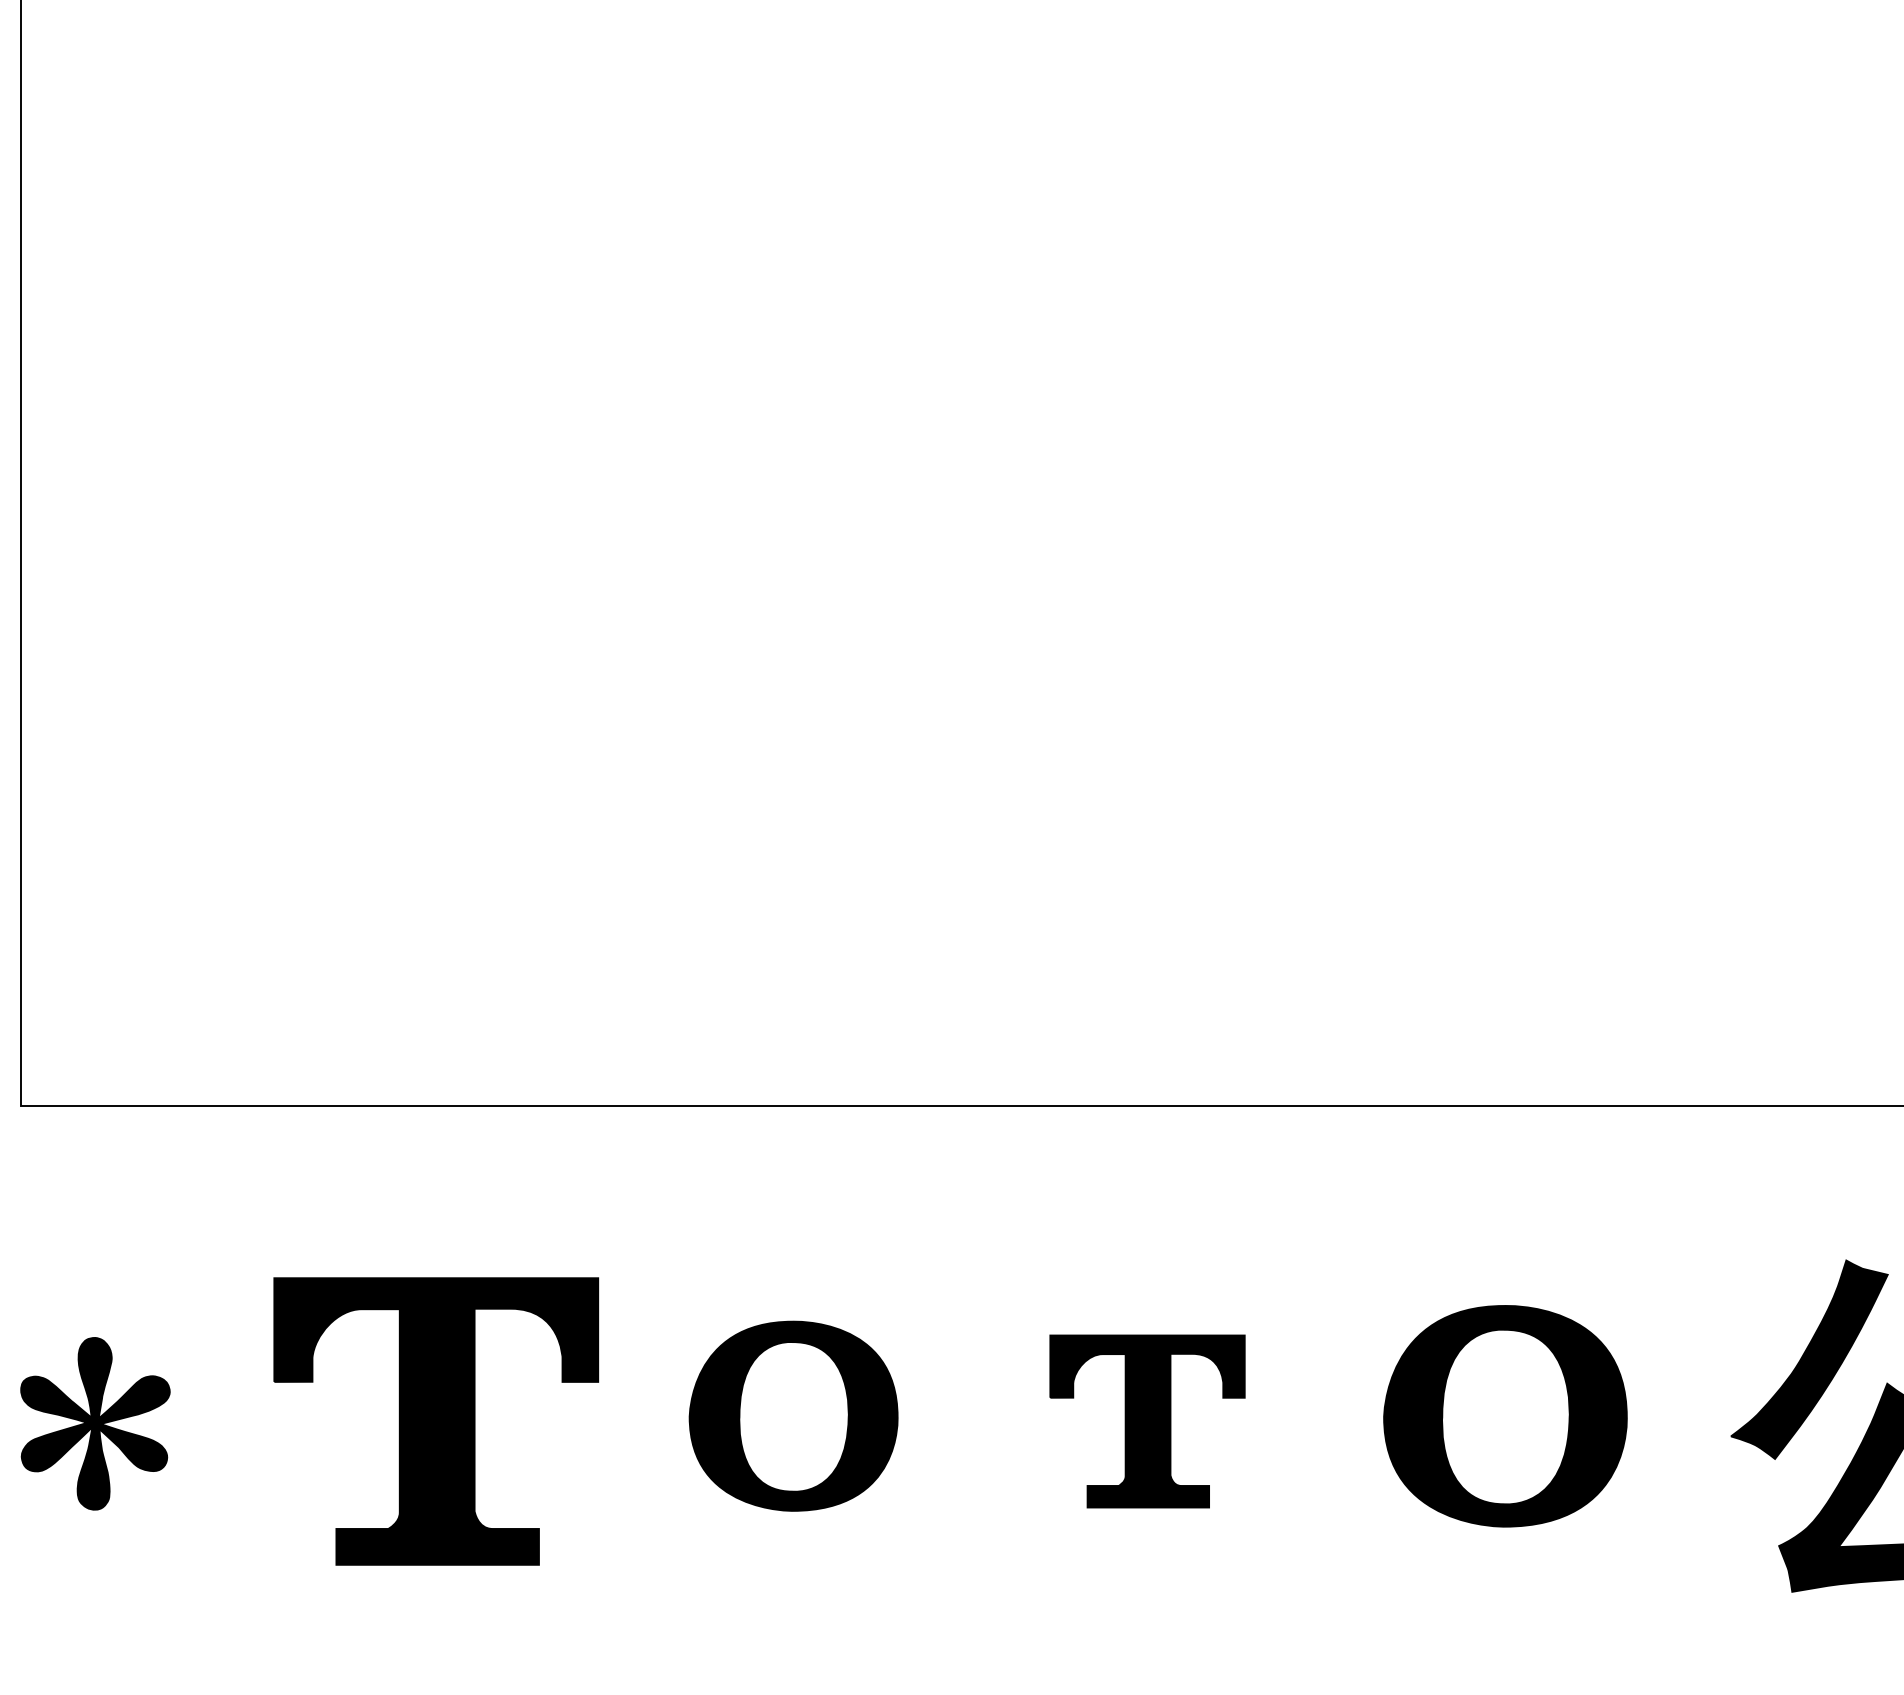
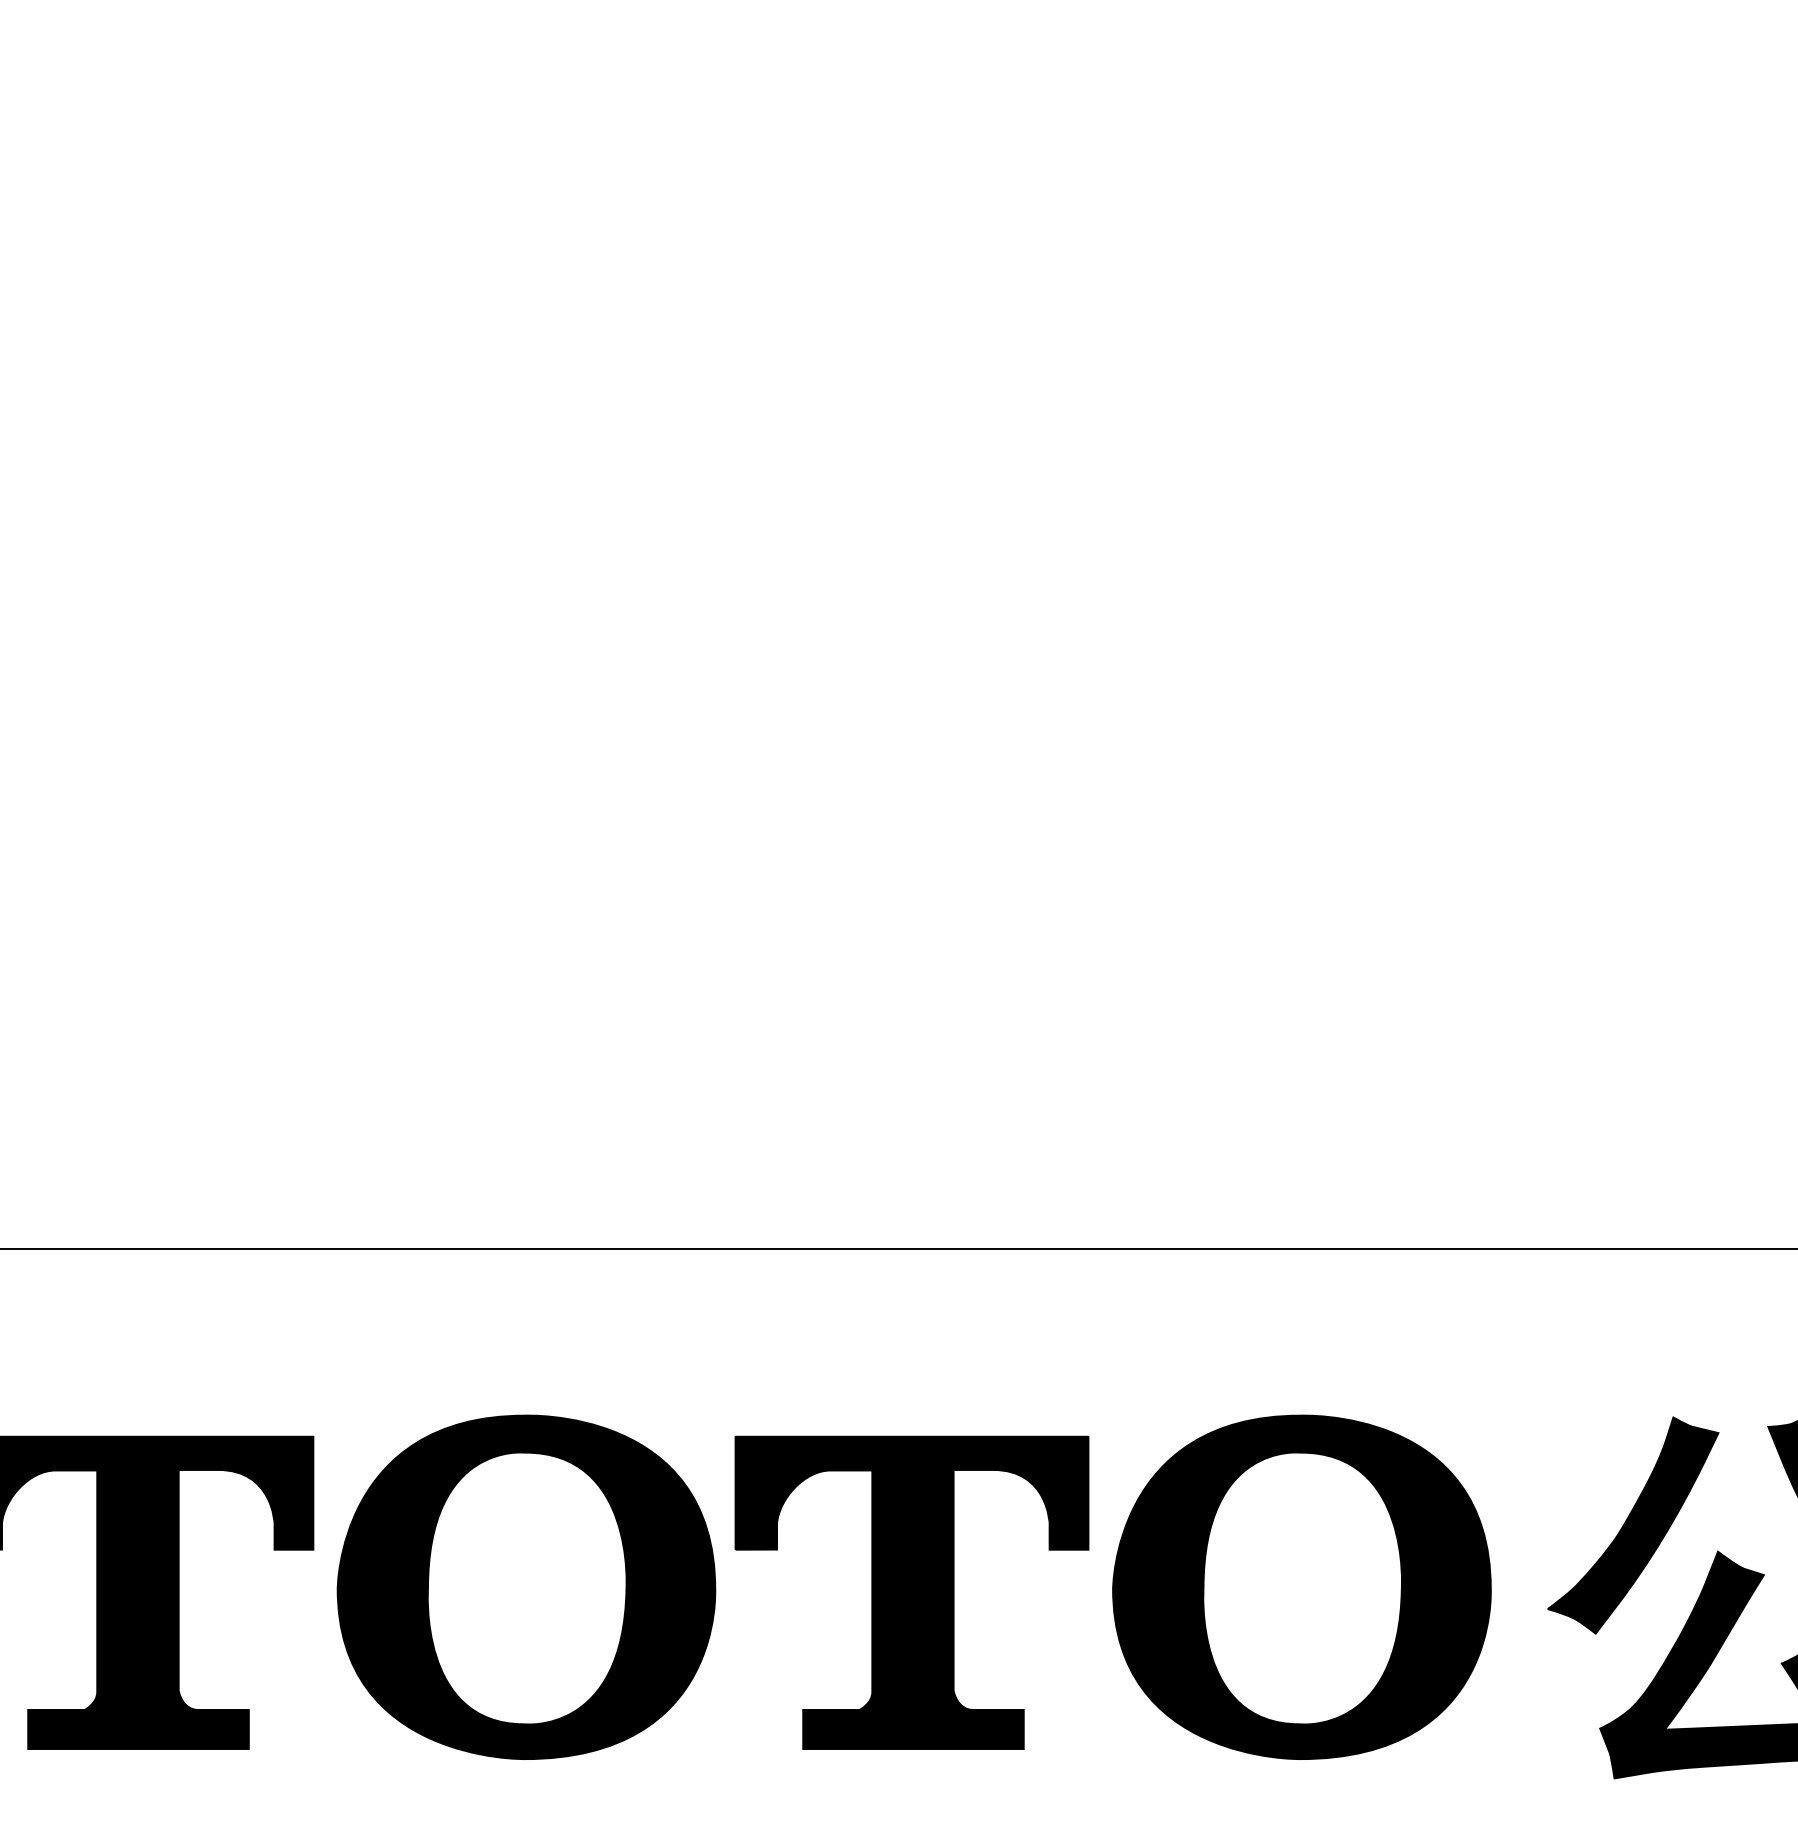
part: (793, 1415) -> (526, 1586), size x1.67
part: (1505, 1415) -> (1301, 1586), size x1.43
part: (1147, 1421) -> (911, 1592), size x1.67

